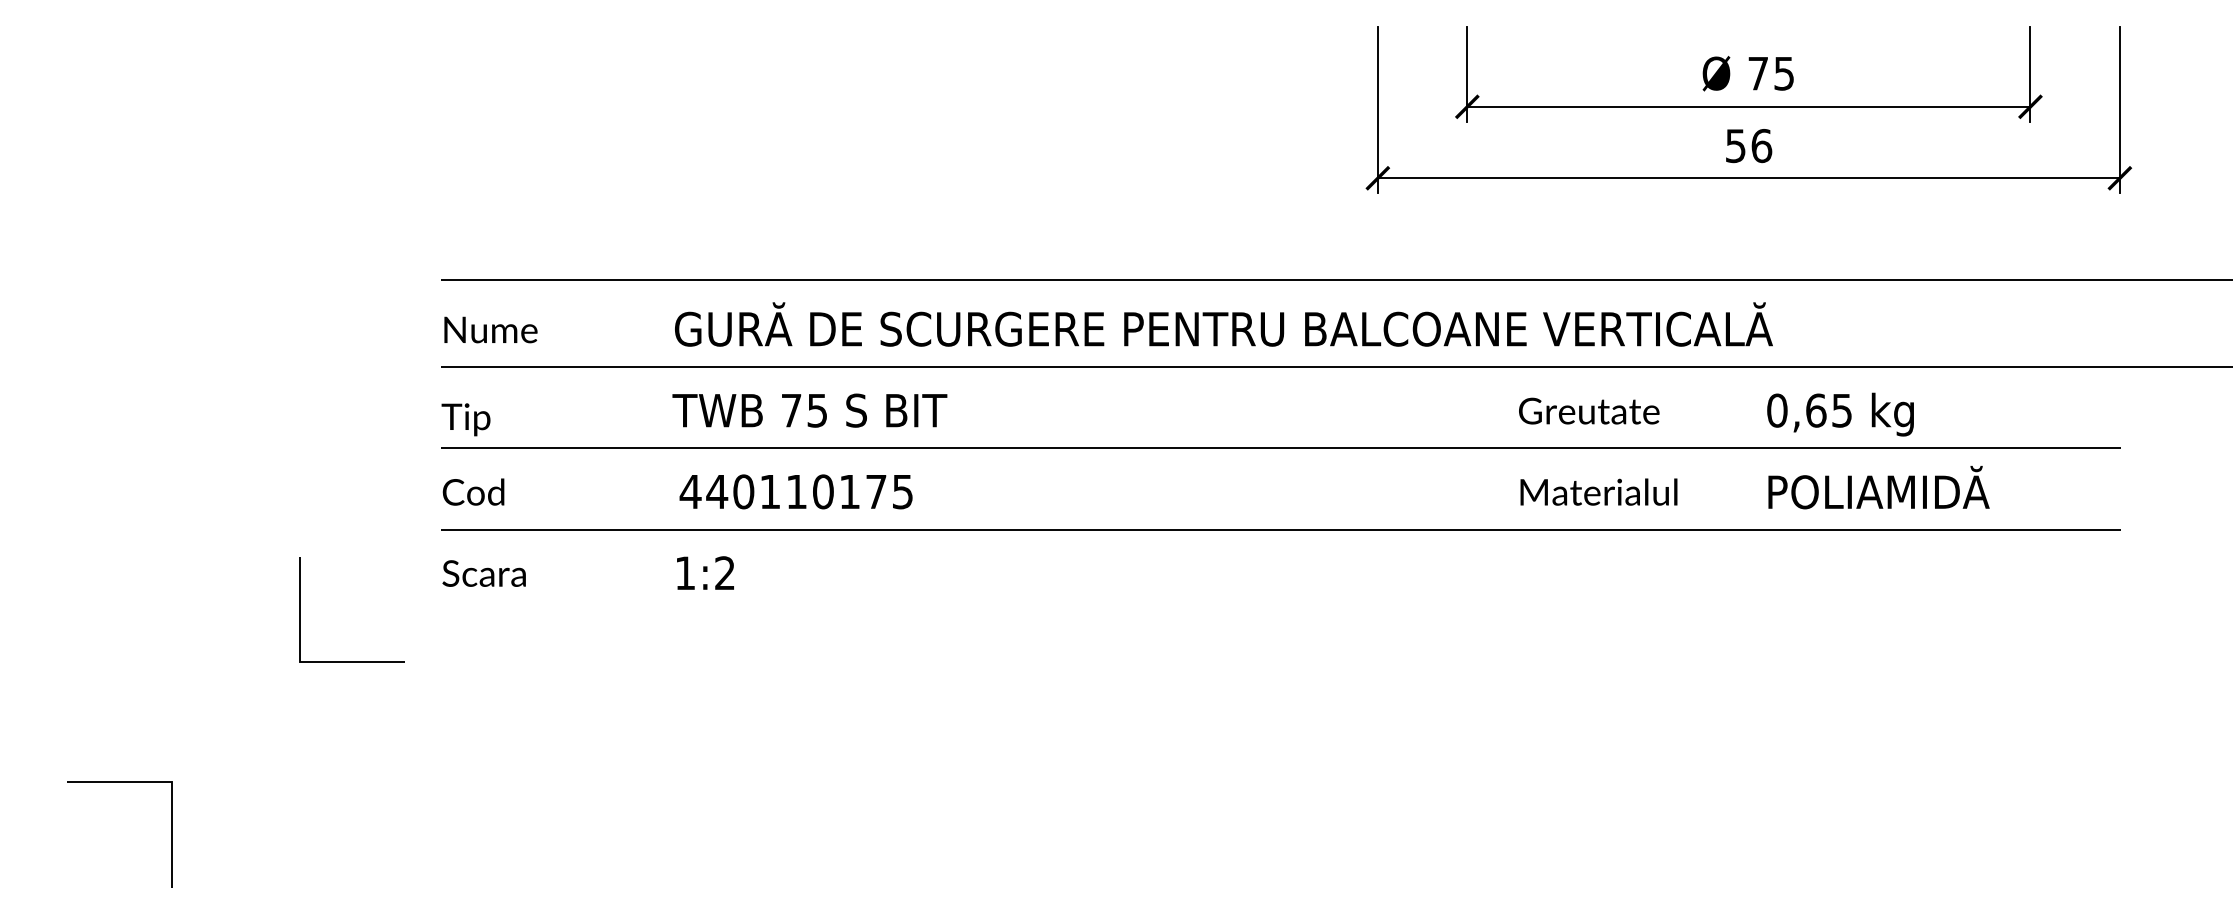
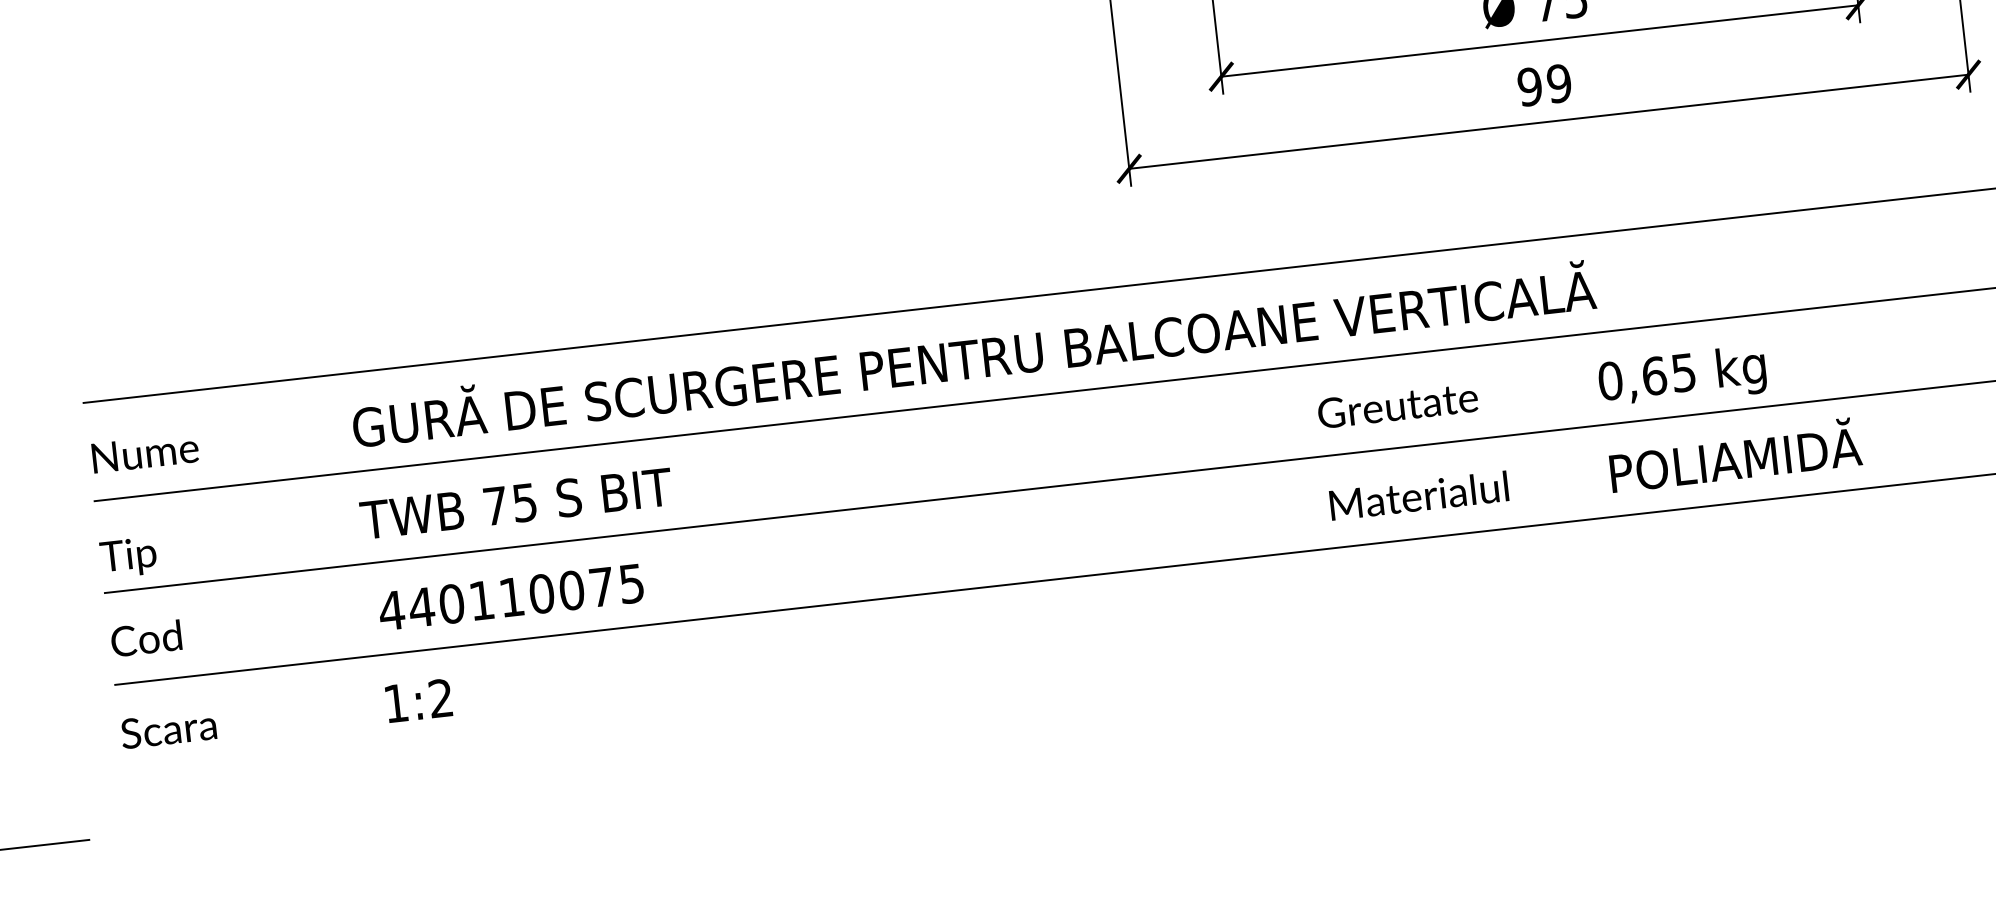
text: (1748, 146) -> (1544, 85), 56 -> 99
text: (849, 491) -> (571, 590), 440110175 -> 440110075

